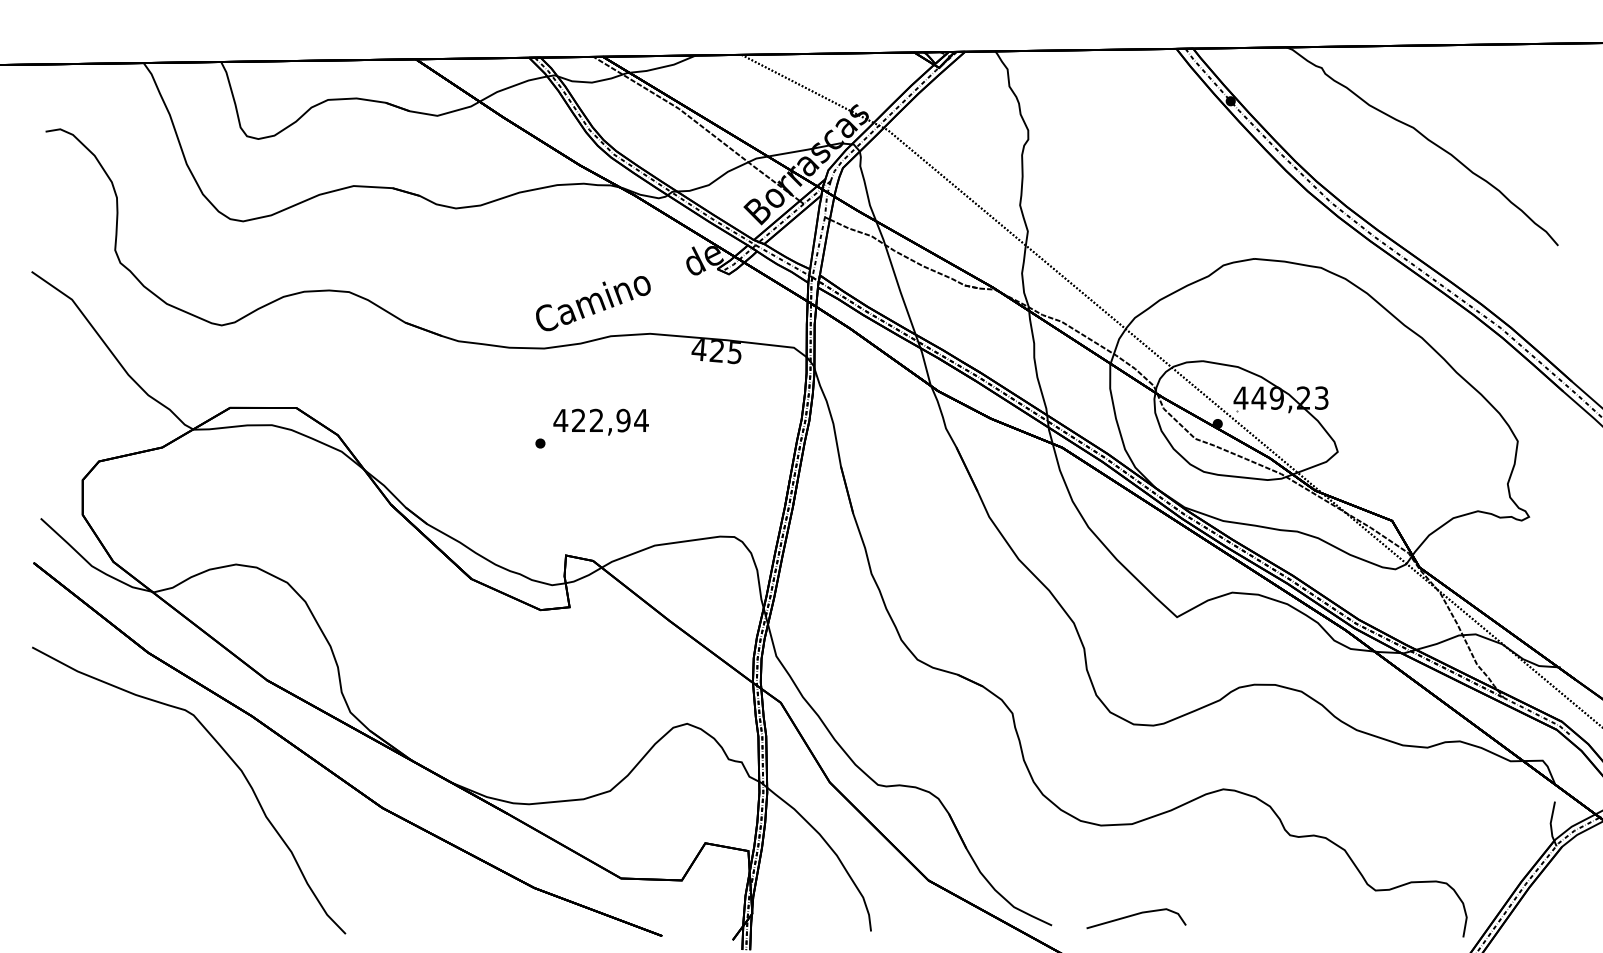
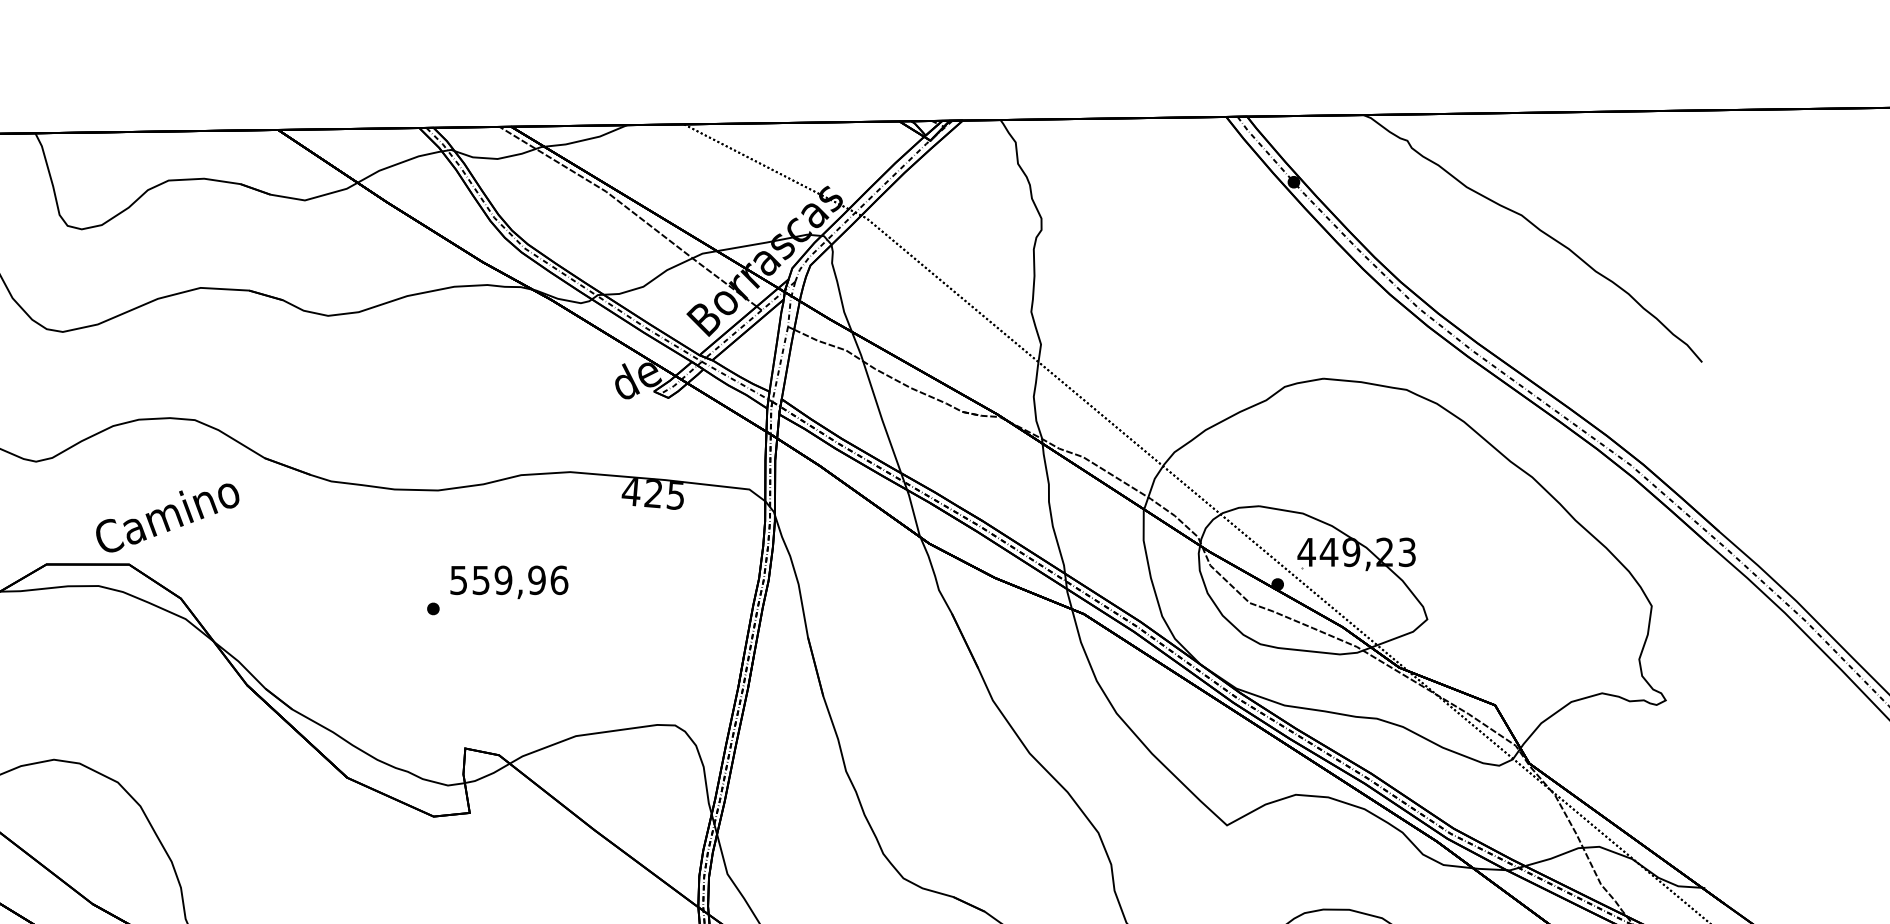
text: (593, 303) -> (167, 517), moved
text: (600, 420) -> (508, 580), 422,94 -> 559,96

